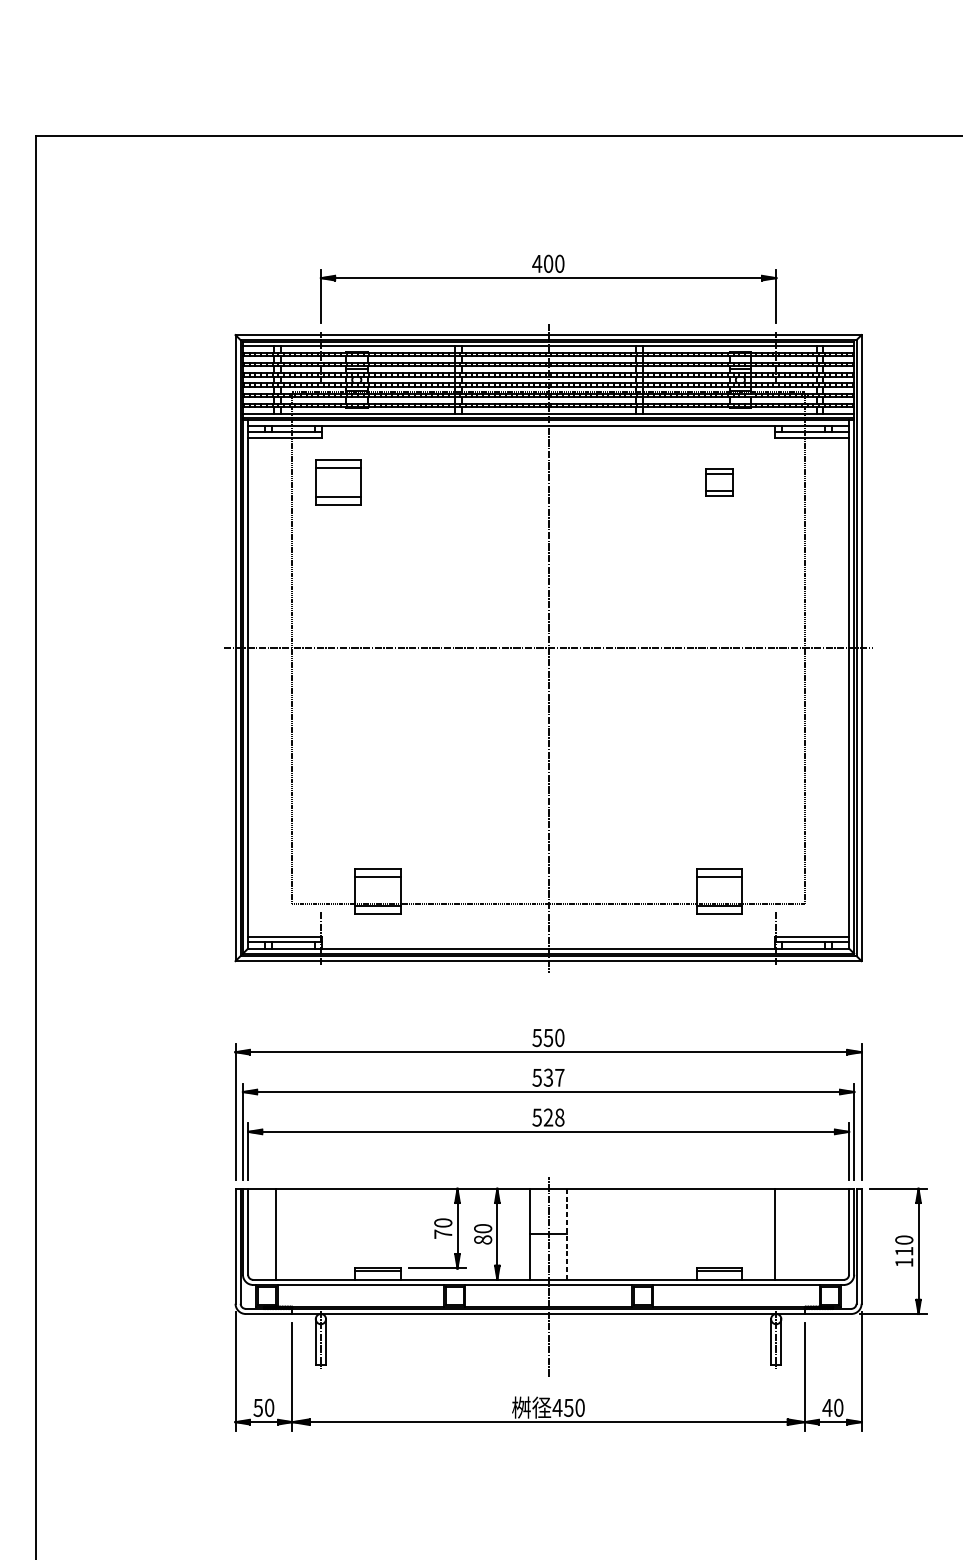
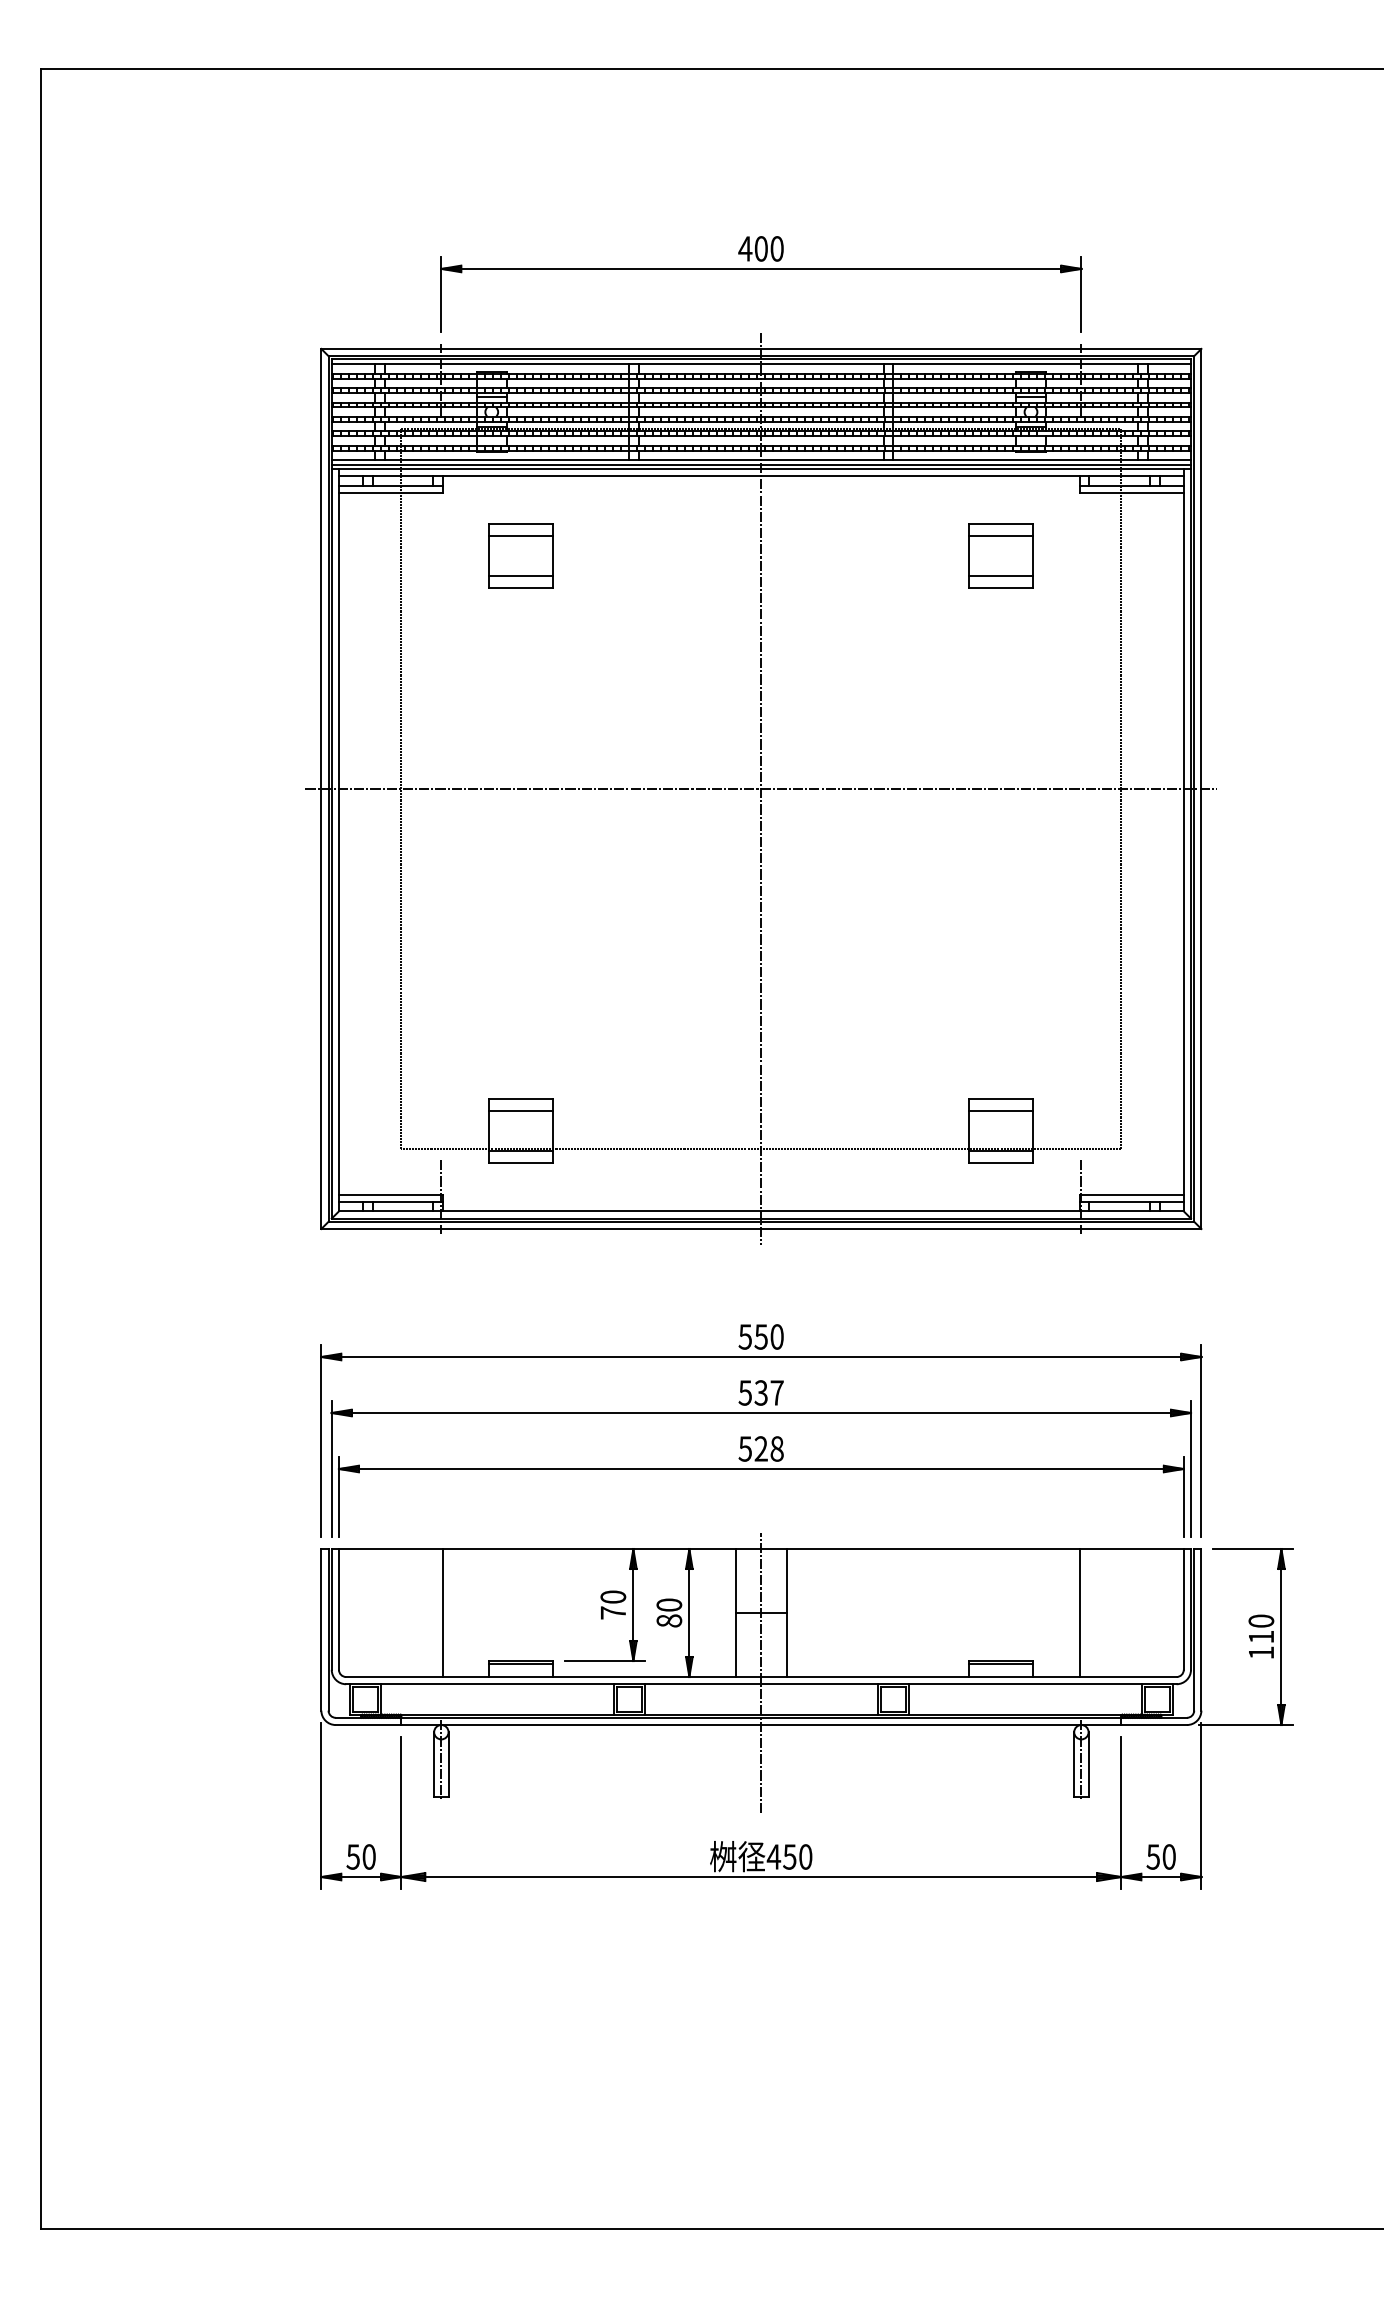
part: (338, 482) -> (520, 555), moved
part: (718, 482) -> (1000, 555), size x1.67
line: (275, 1234) -> (442, 1613), moved
line: (566, 1234) -> (786, 1613), dashed -> solid
text: (827, 1407) -> (1153, 1856), 40 -> 50

